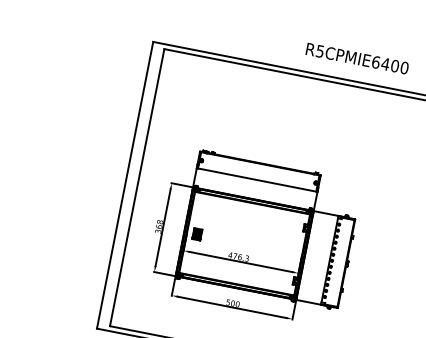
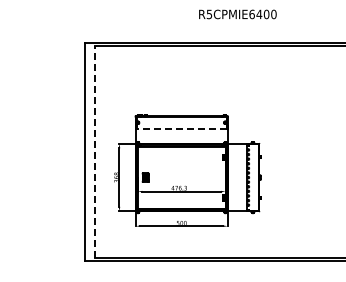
text: (356, 58) -> (237, 14), moved
line: (256, 180) -> (181, 129), solid -> dashed
line: (137, 187) -> (94, 151), solid -> dashed

